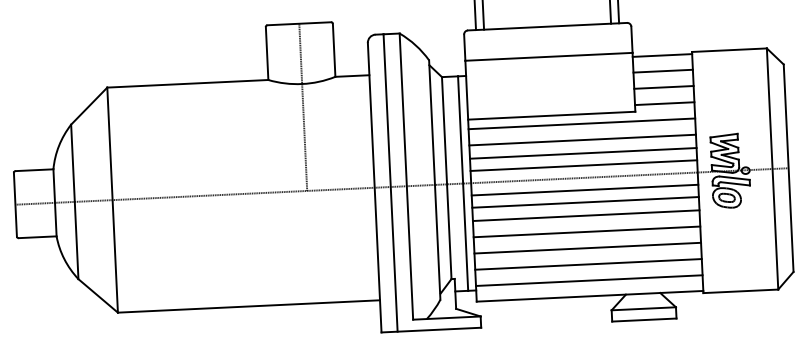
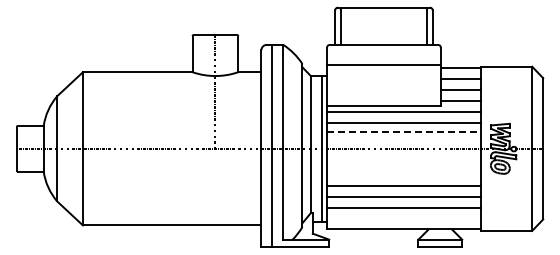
line: (583, 153) -> (404, 132), solid -> dashed
line: (584, 165) -> (404, 140), removed
line: (585, 190) -> (404, 157), removed
line: (586, 202) -> (404, 165), removed
line: (586, 215) -> (404, 174), removed
line: (589, 280) -> (404, 218), removed

